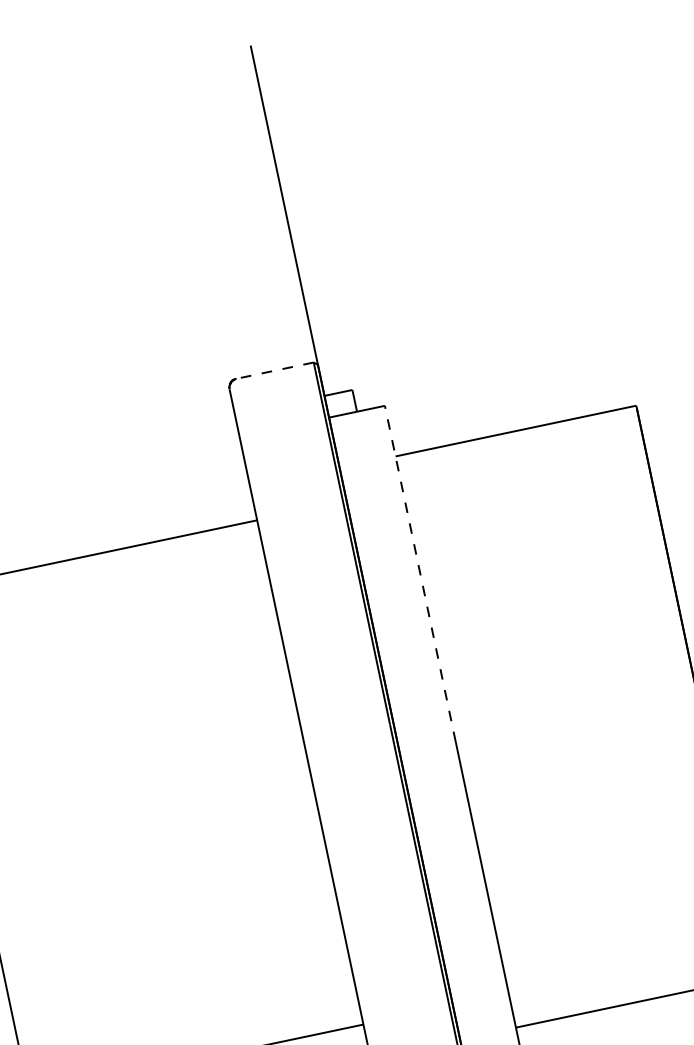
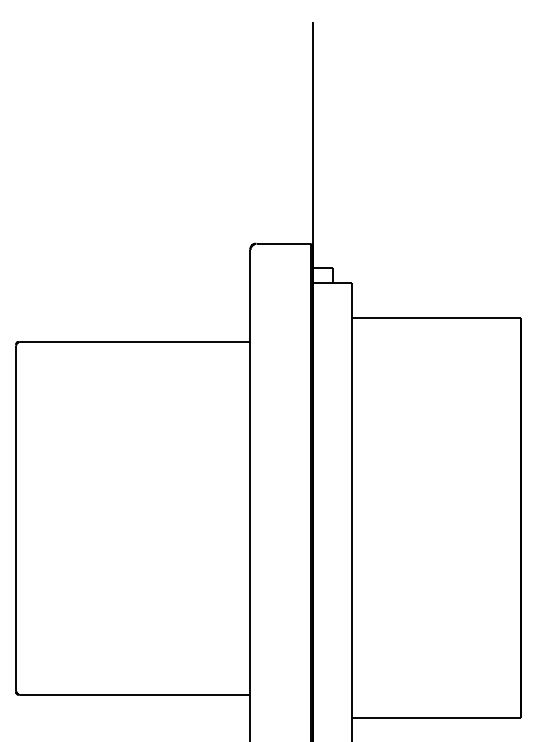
line: (275, 370) -> (283, 243), dashed -> solid
line: (420, 573) -> (352, 400), dashed -> solid

